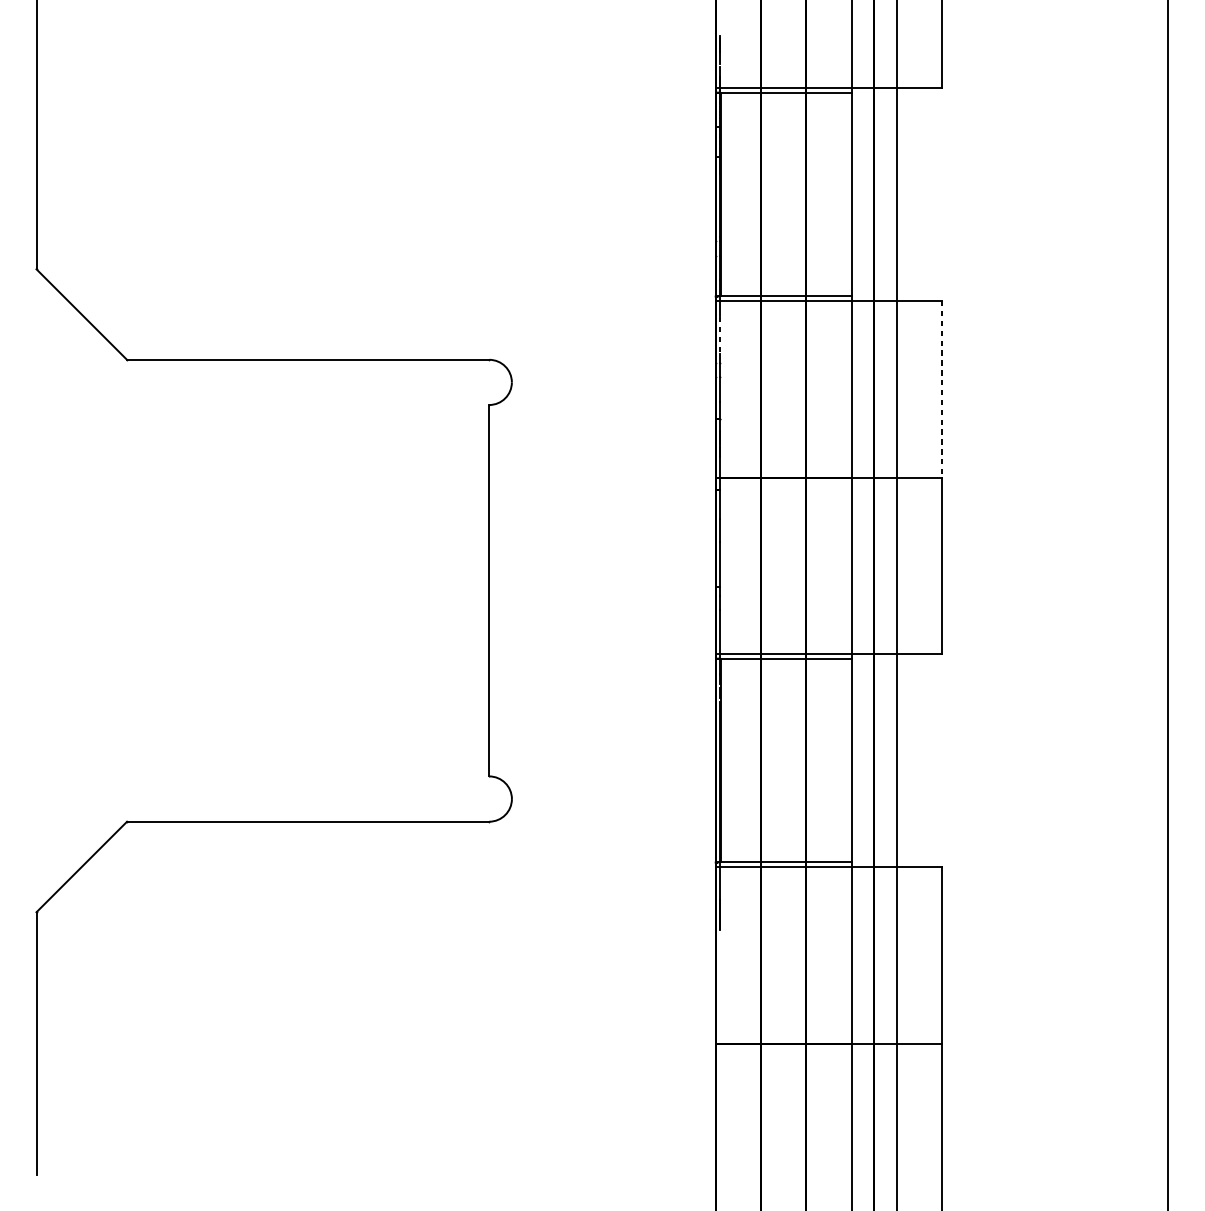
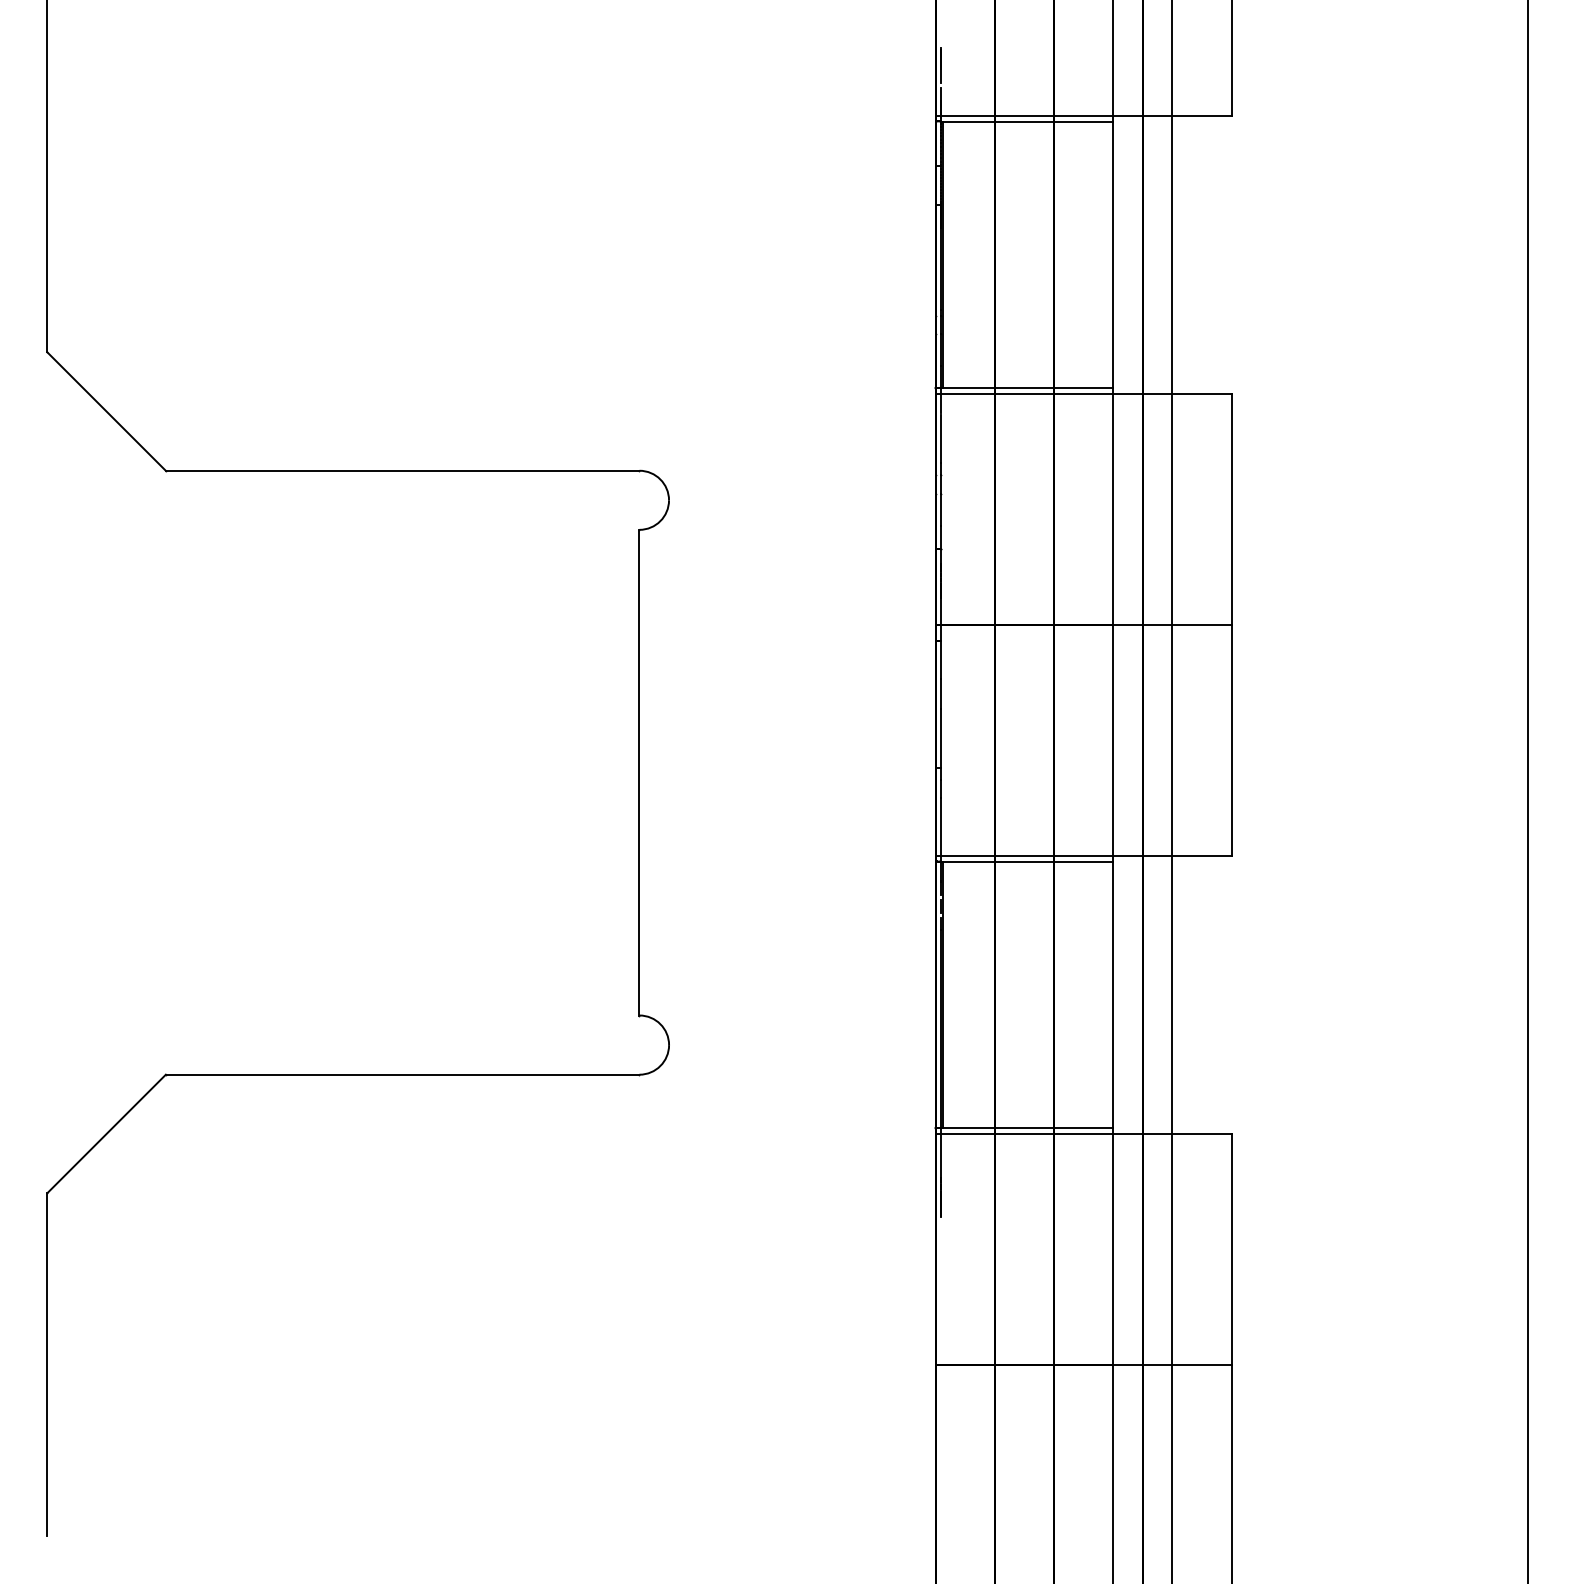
line: (720, 335) -> (941, 439), dashed -> solid
line: (942, 389) -> (1231, 509), dashed -> solid

